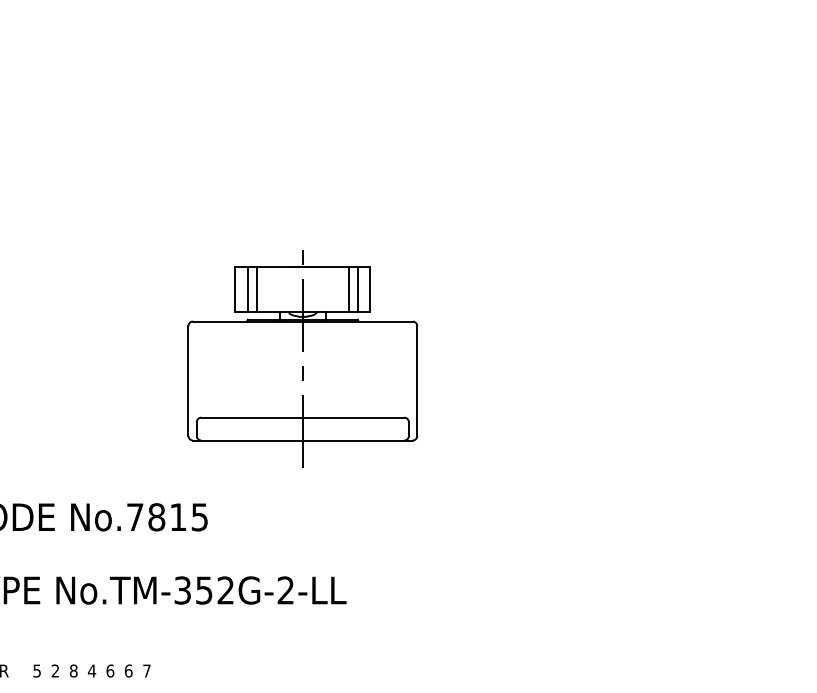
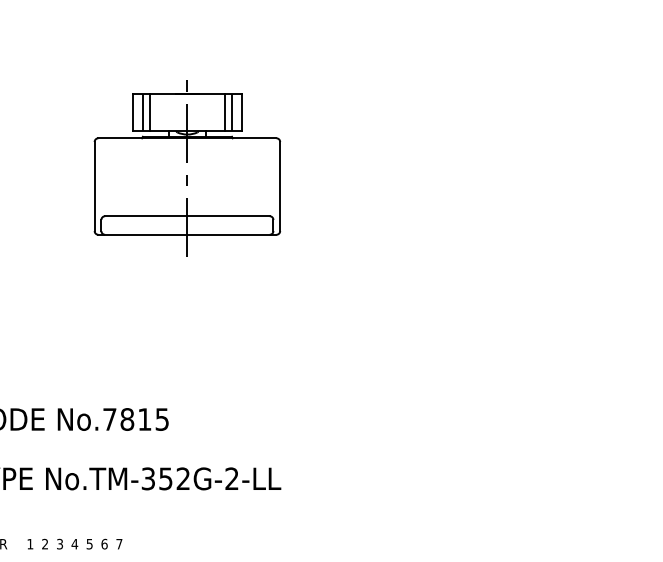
part: (302, 358) -> (187, 168), moved
text: (36, 670) -> (29, 543), 5 -> 1
text: (73, 670) -> (59, 543), 8 -> 3
text: (110, 670) -> (89, 543), 6 -> 5

